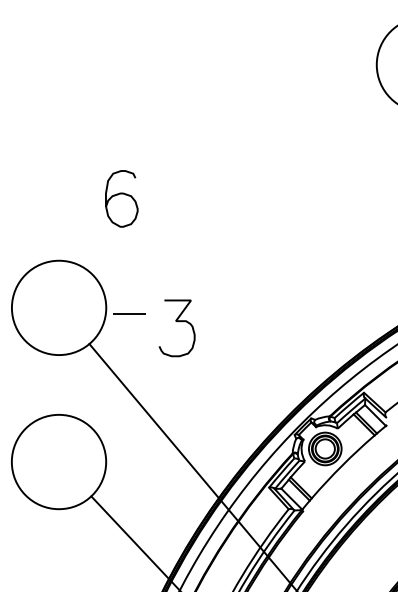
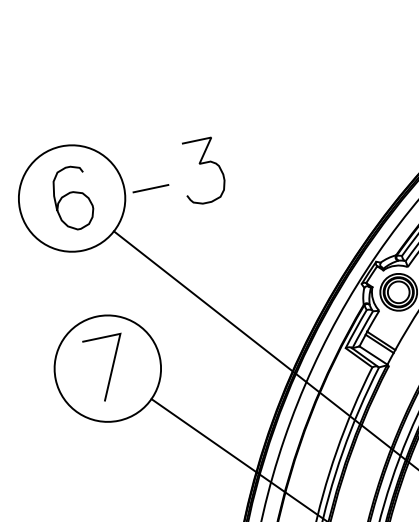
curve: (121, 194) -> (71, 193), moved
curve: (176, 322) -> (200, 165), moved
line: (61, 463) -> (110, 369), added

